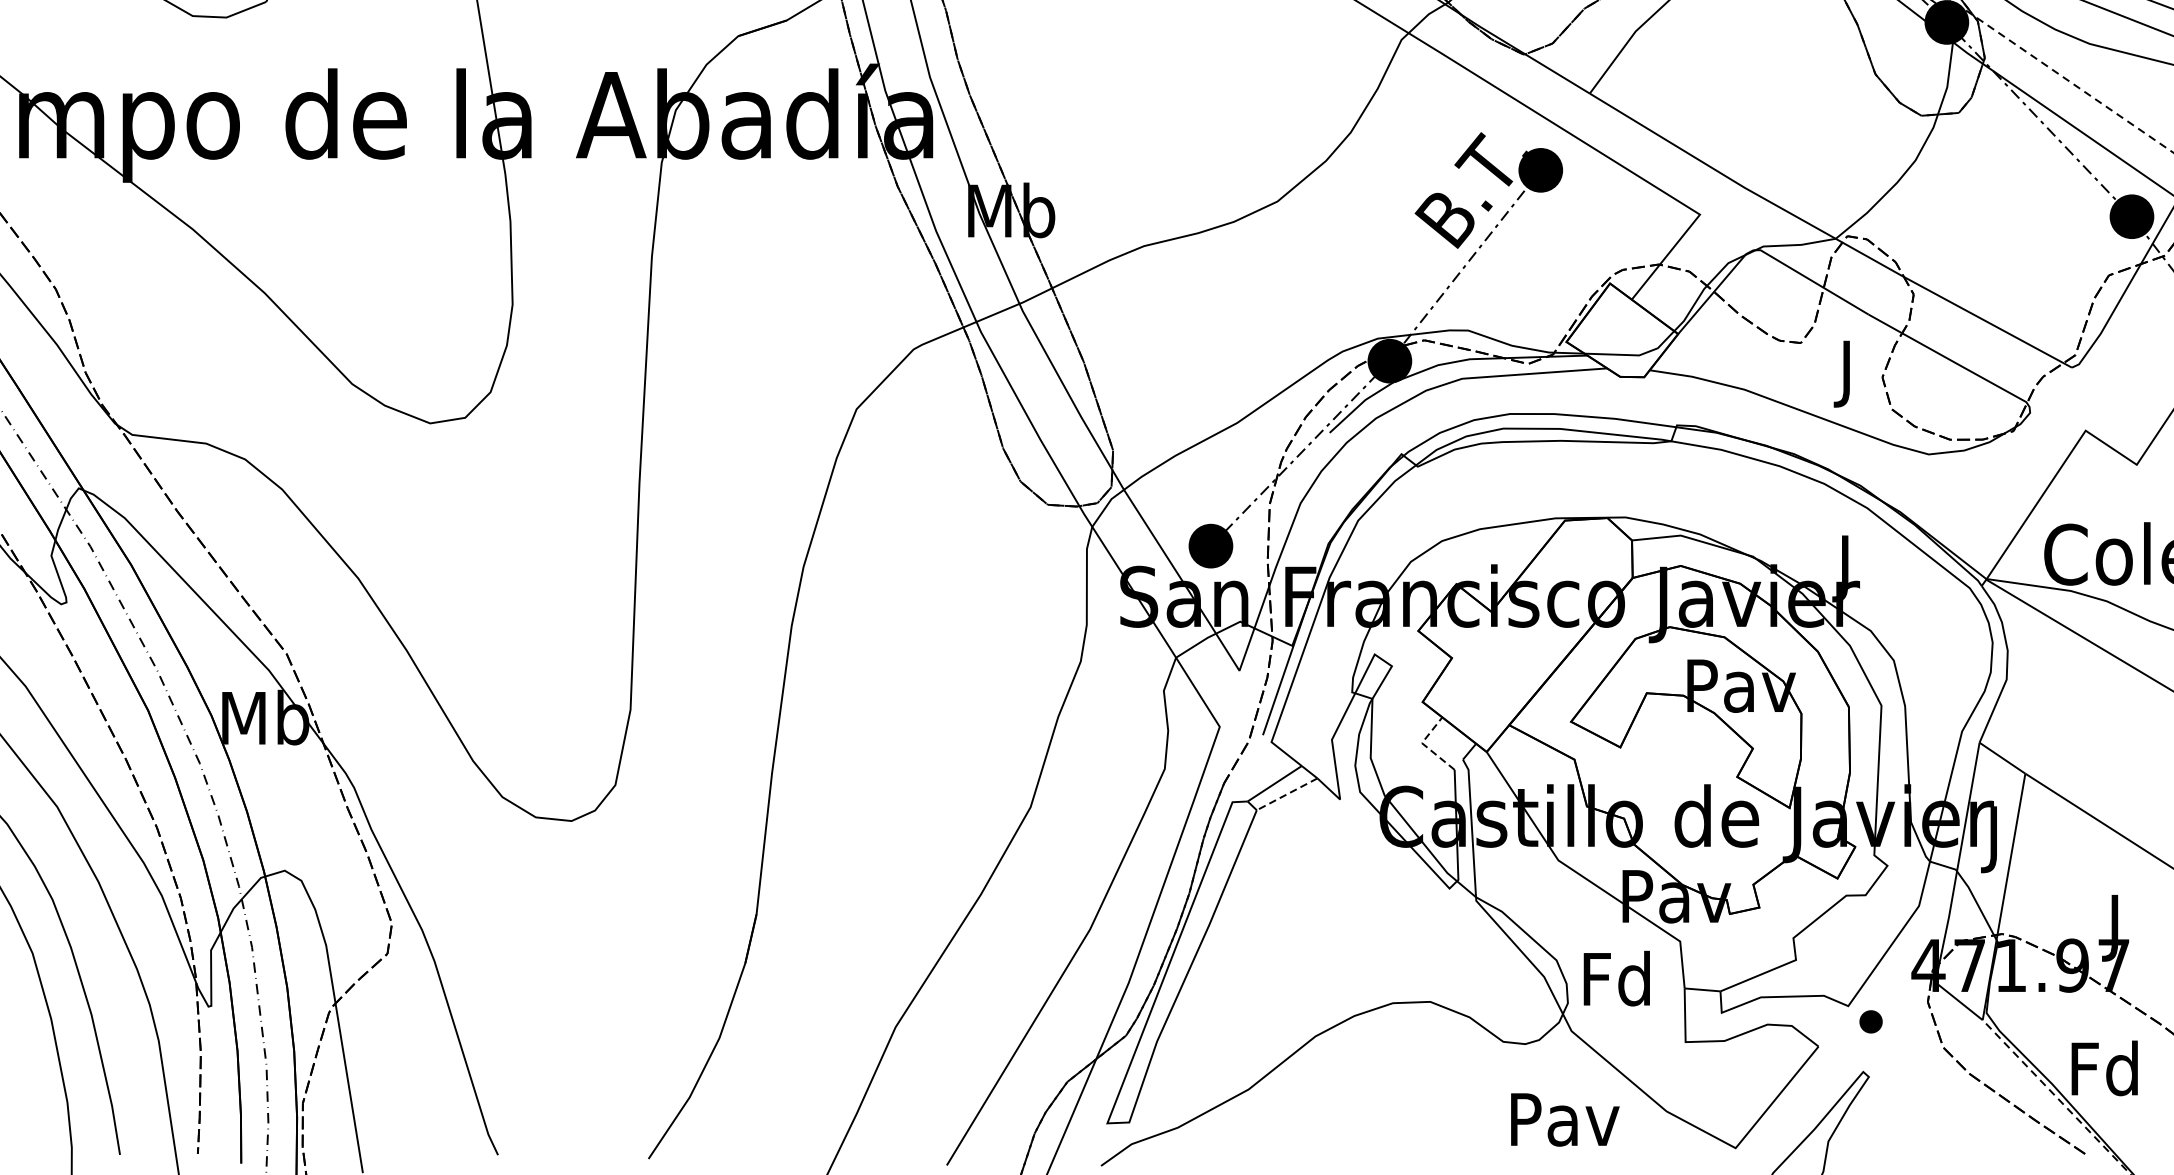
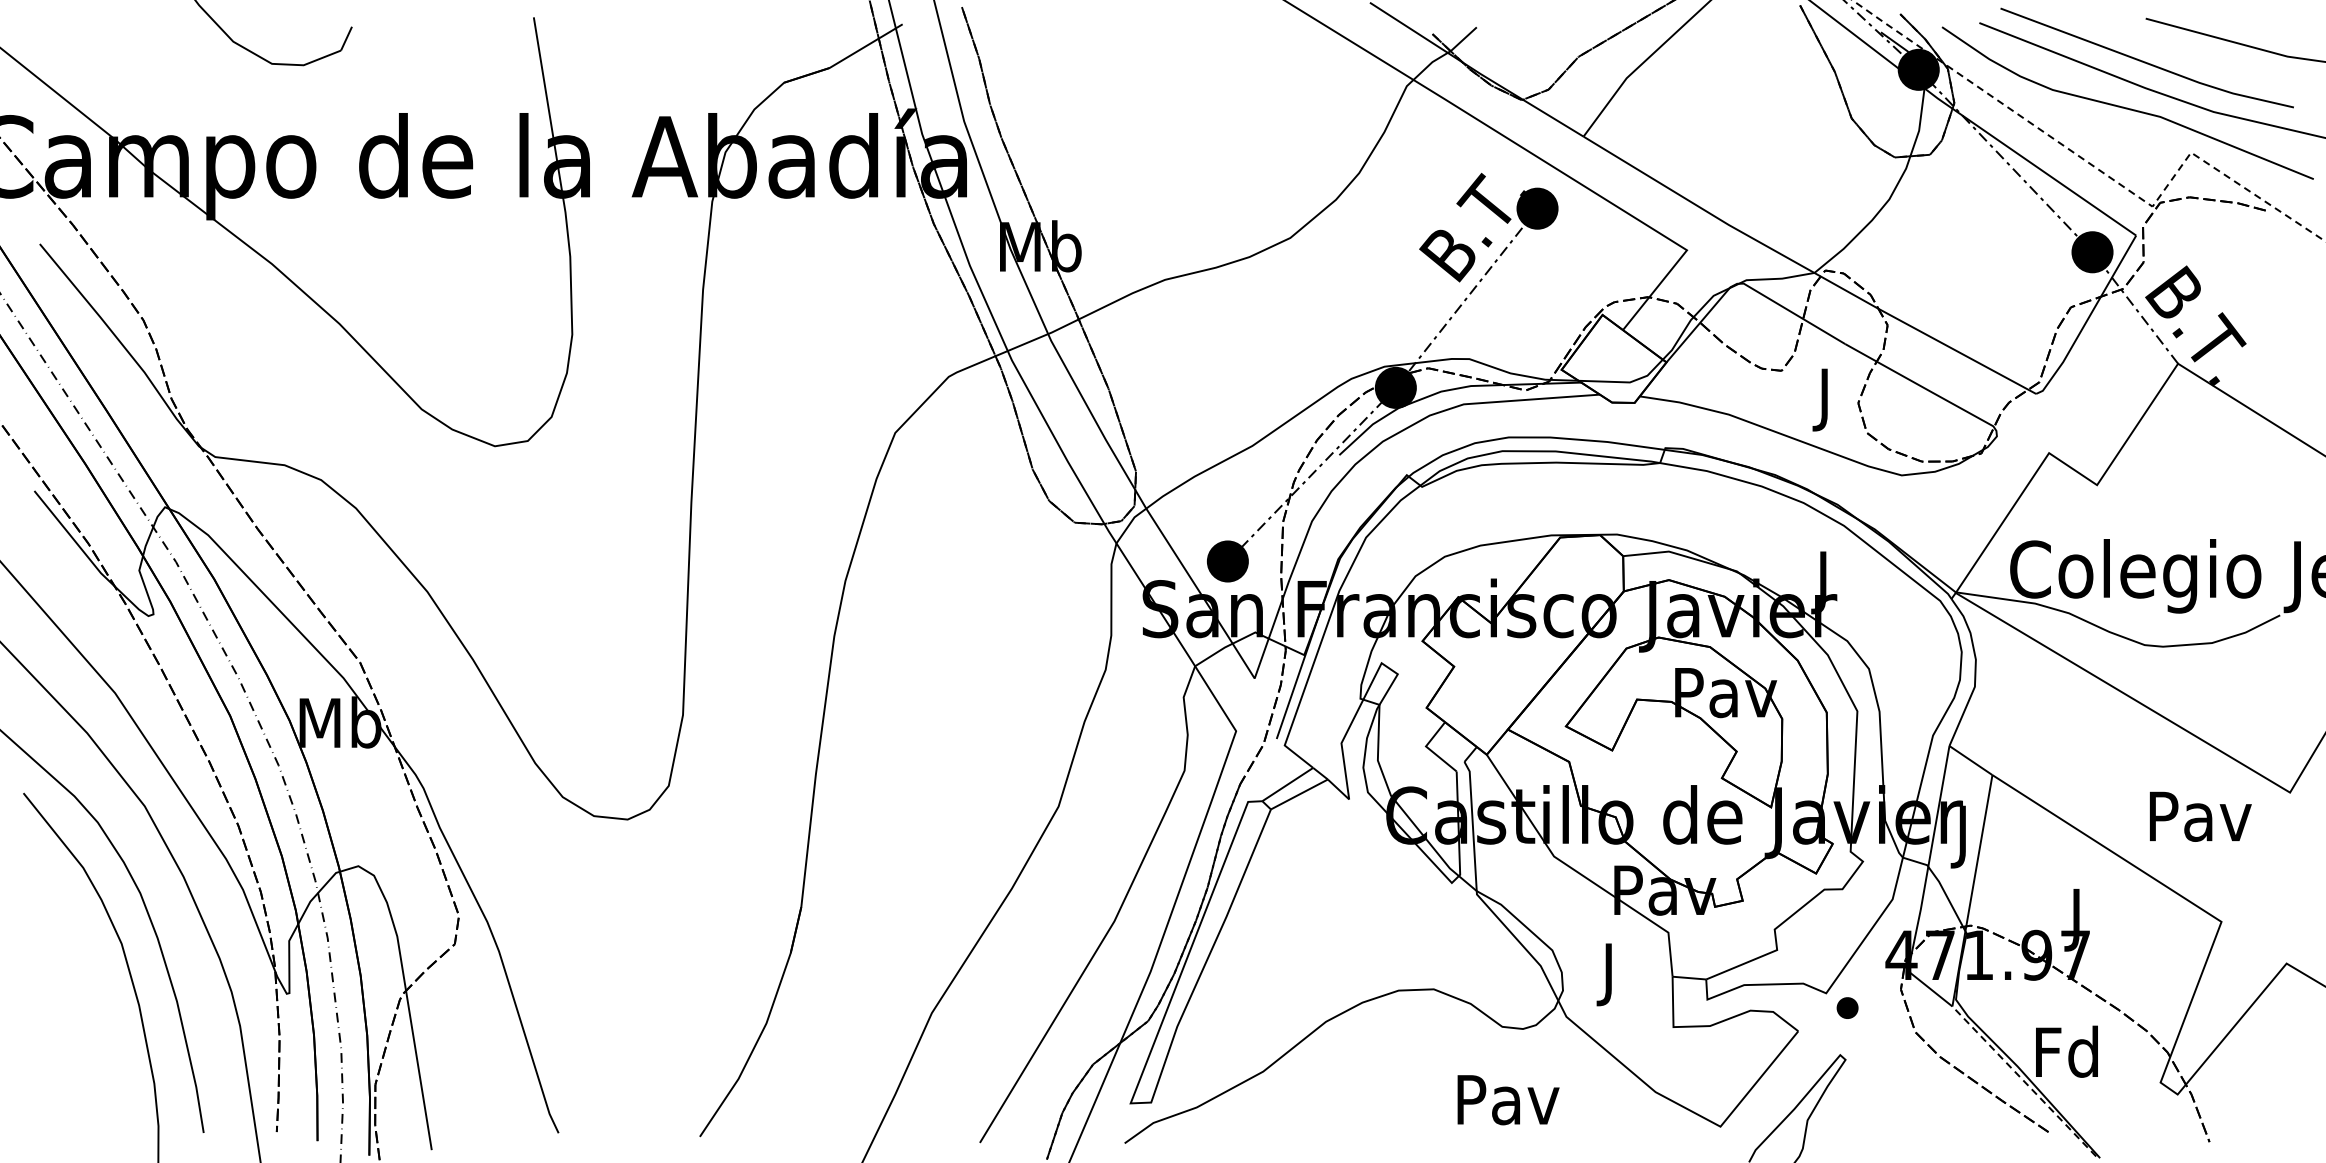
line: (1425, 745) -> (1429, 748), dashed -> solid
line: (1286, 794) -> (1298, 794), dashed -> solid
text: (1616, 985) -> (1608, 973), Fd -> J
text: (1565, 1120) -> (1508, 1100), moved

